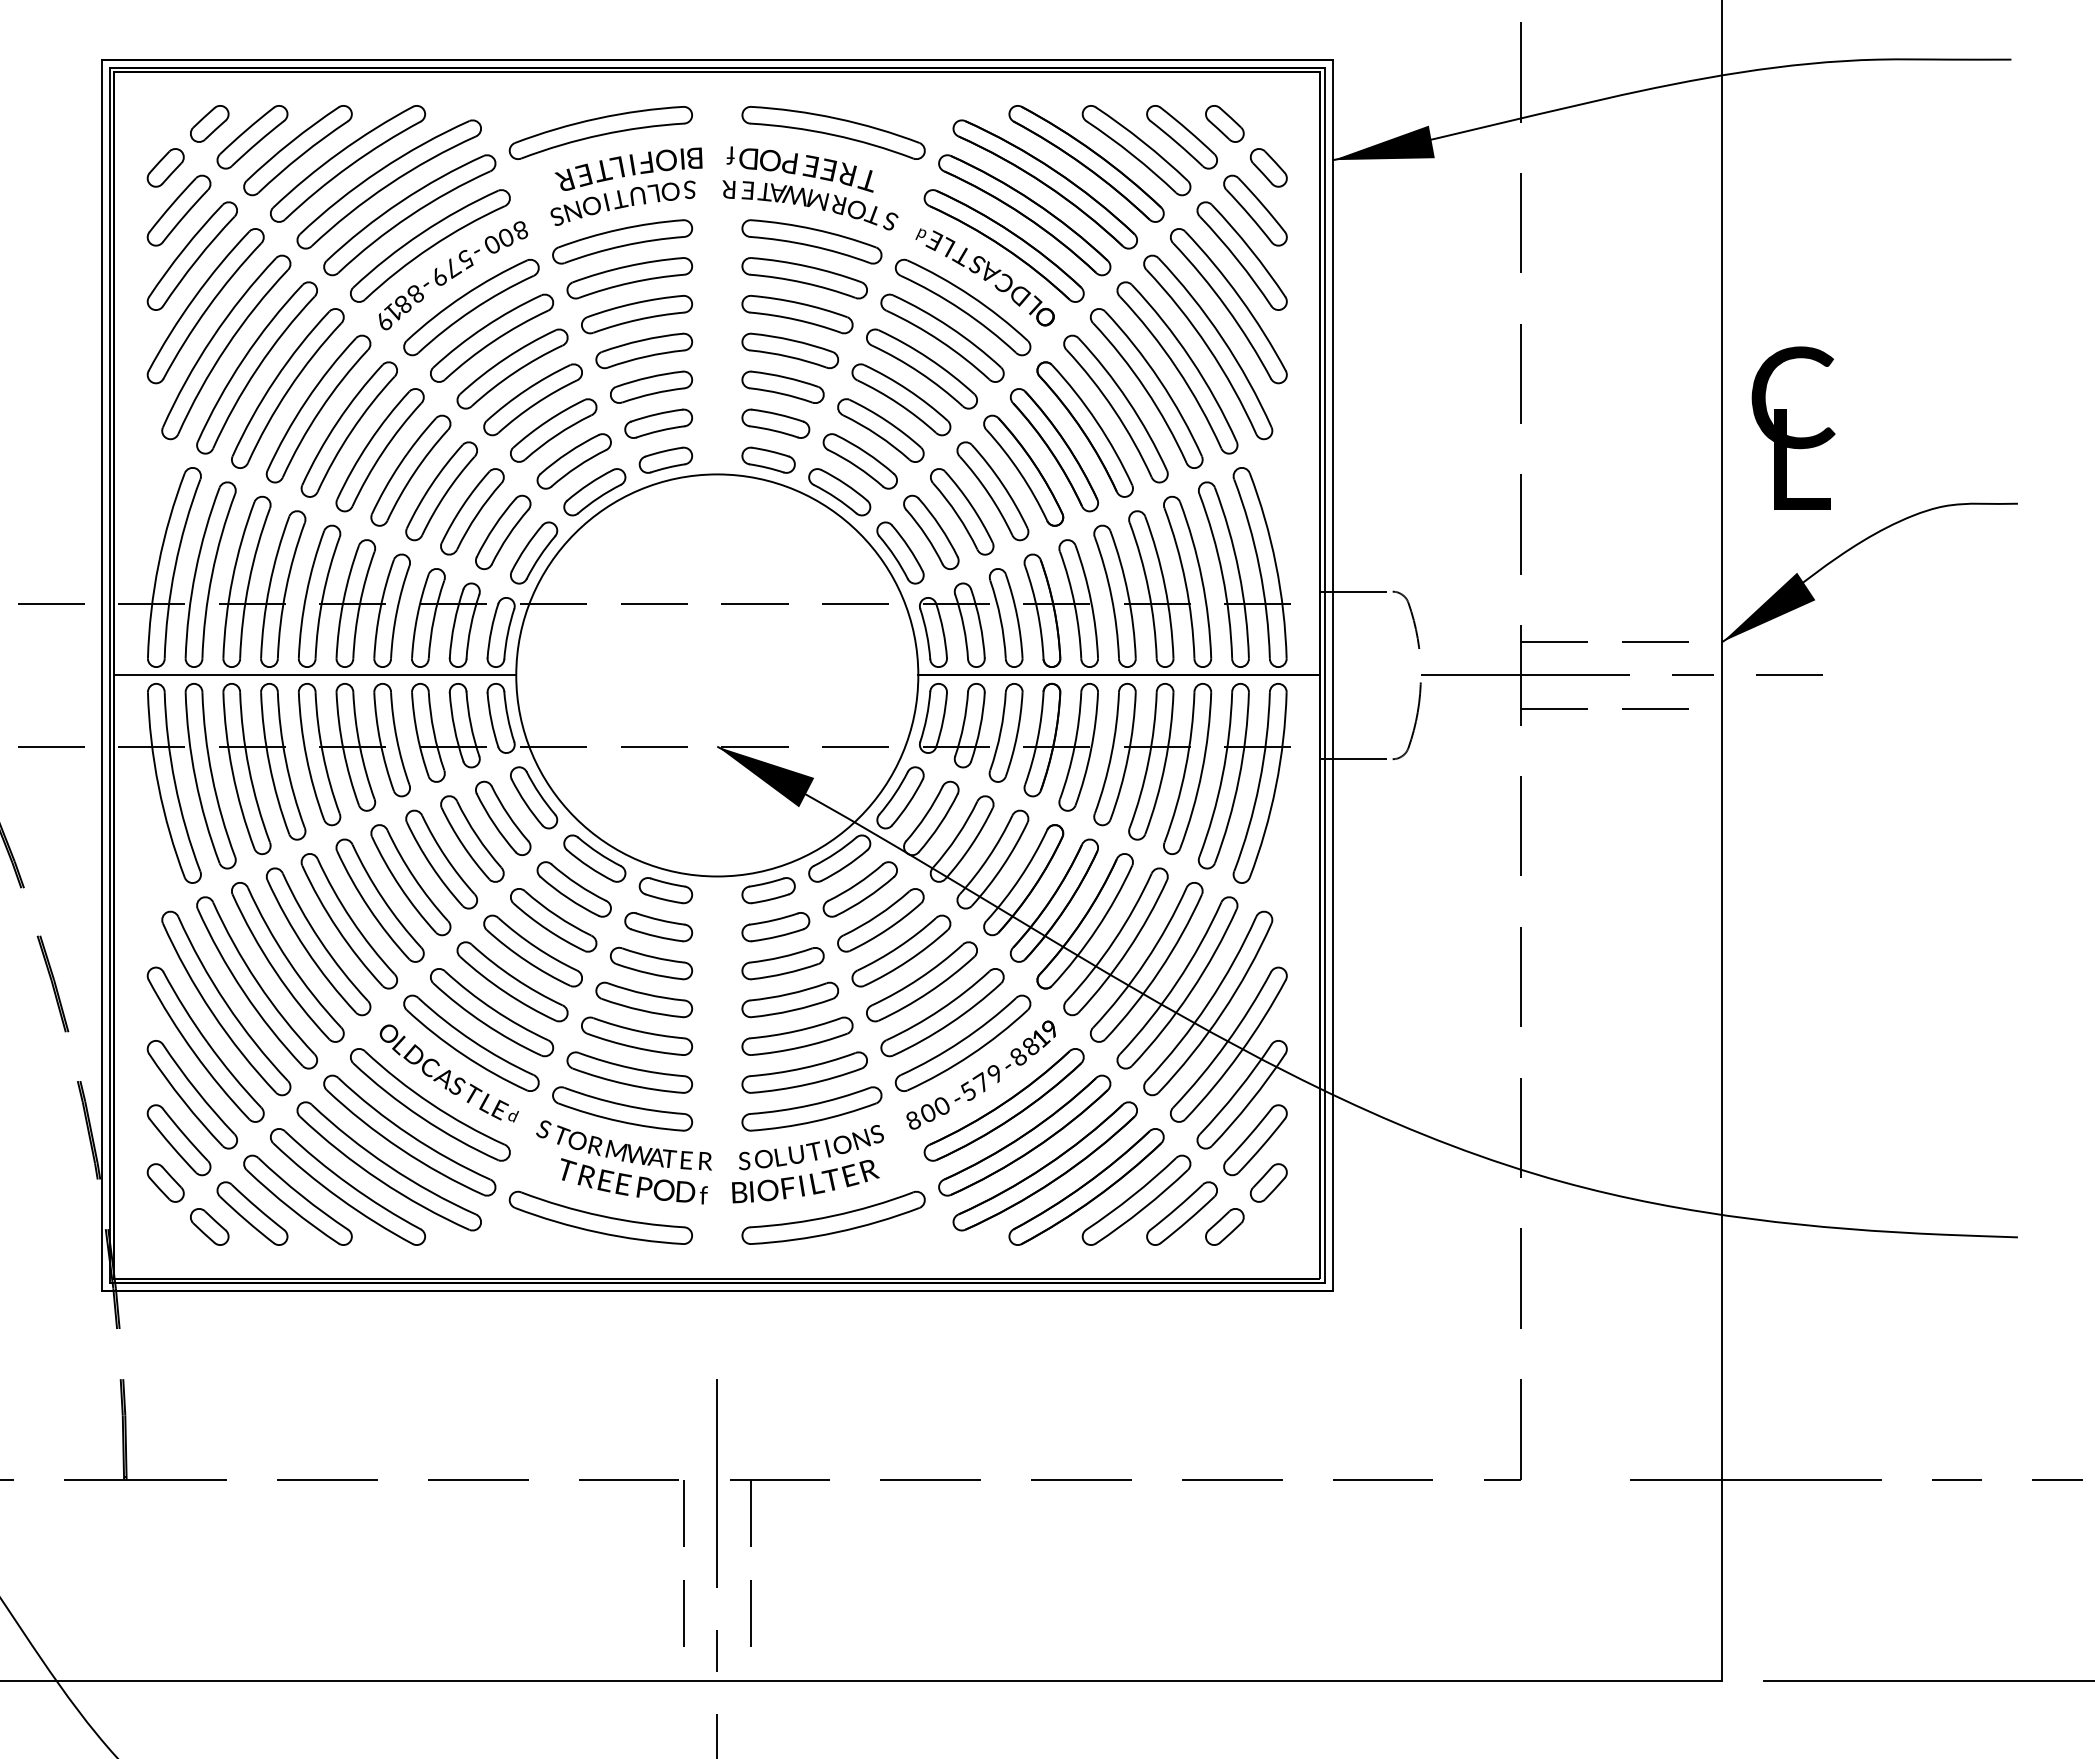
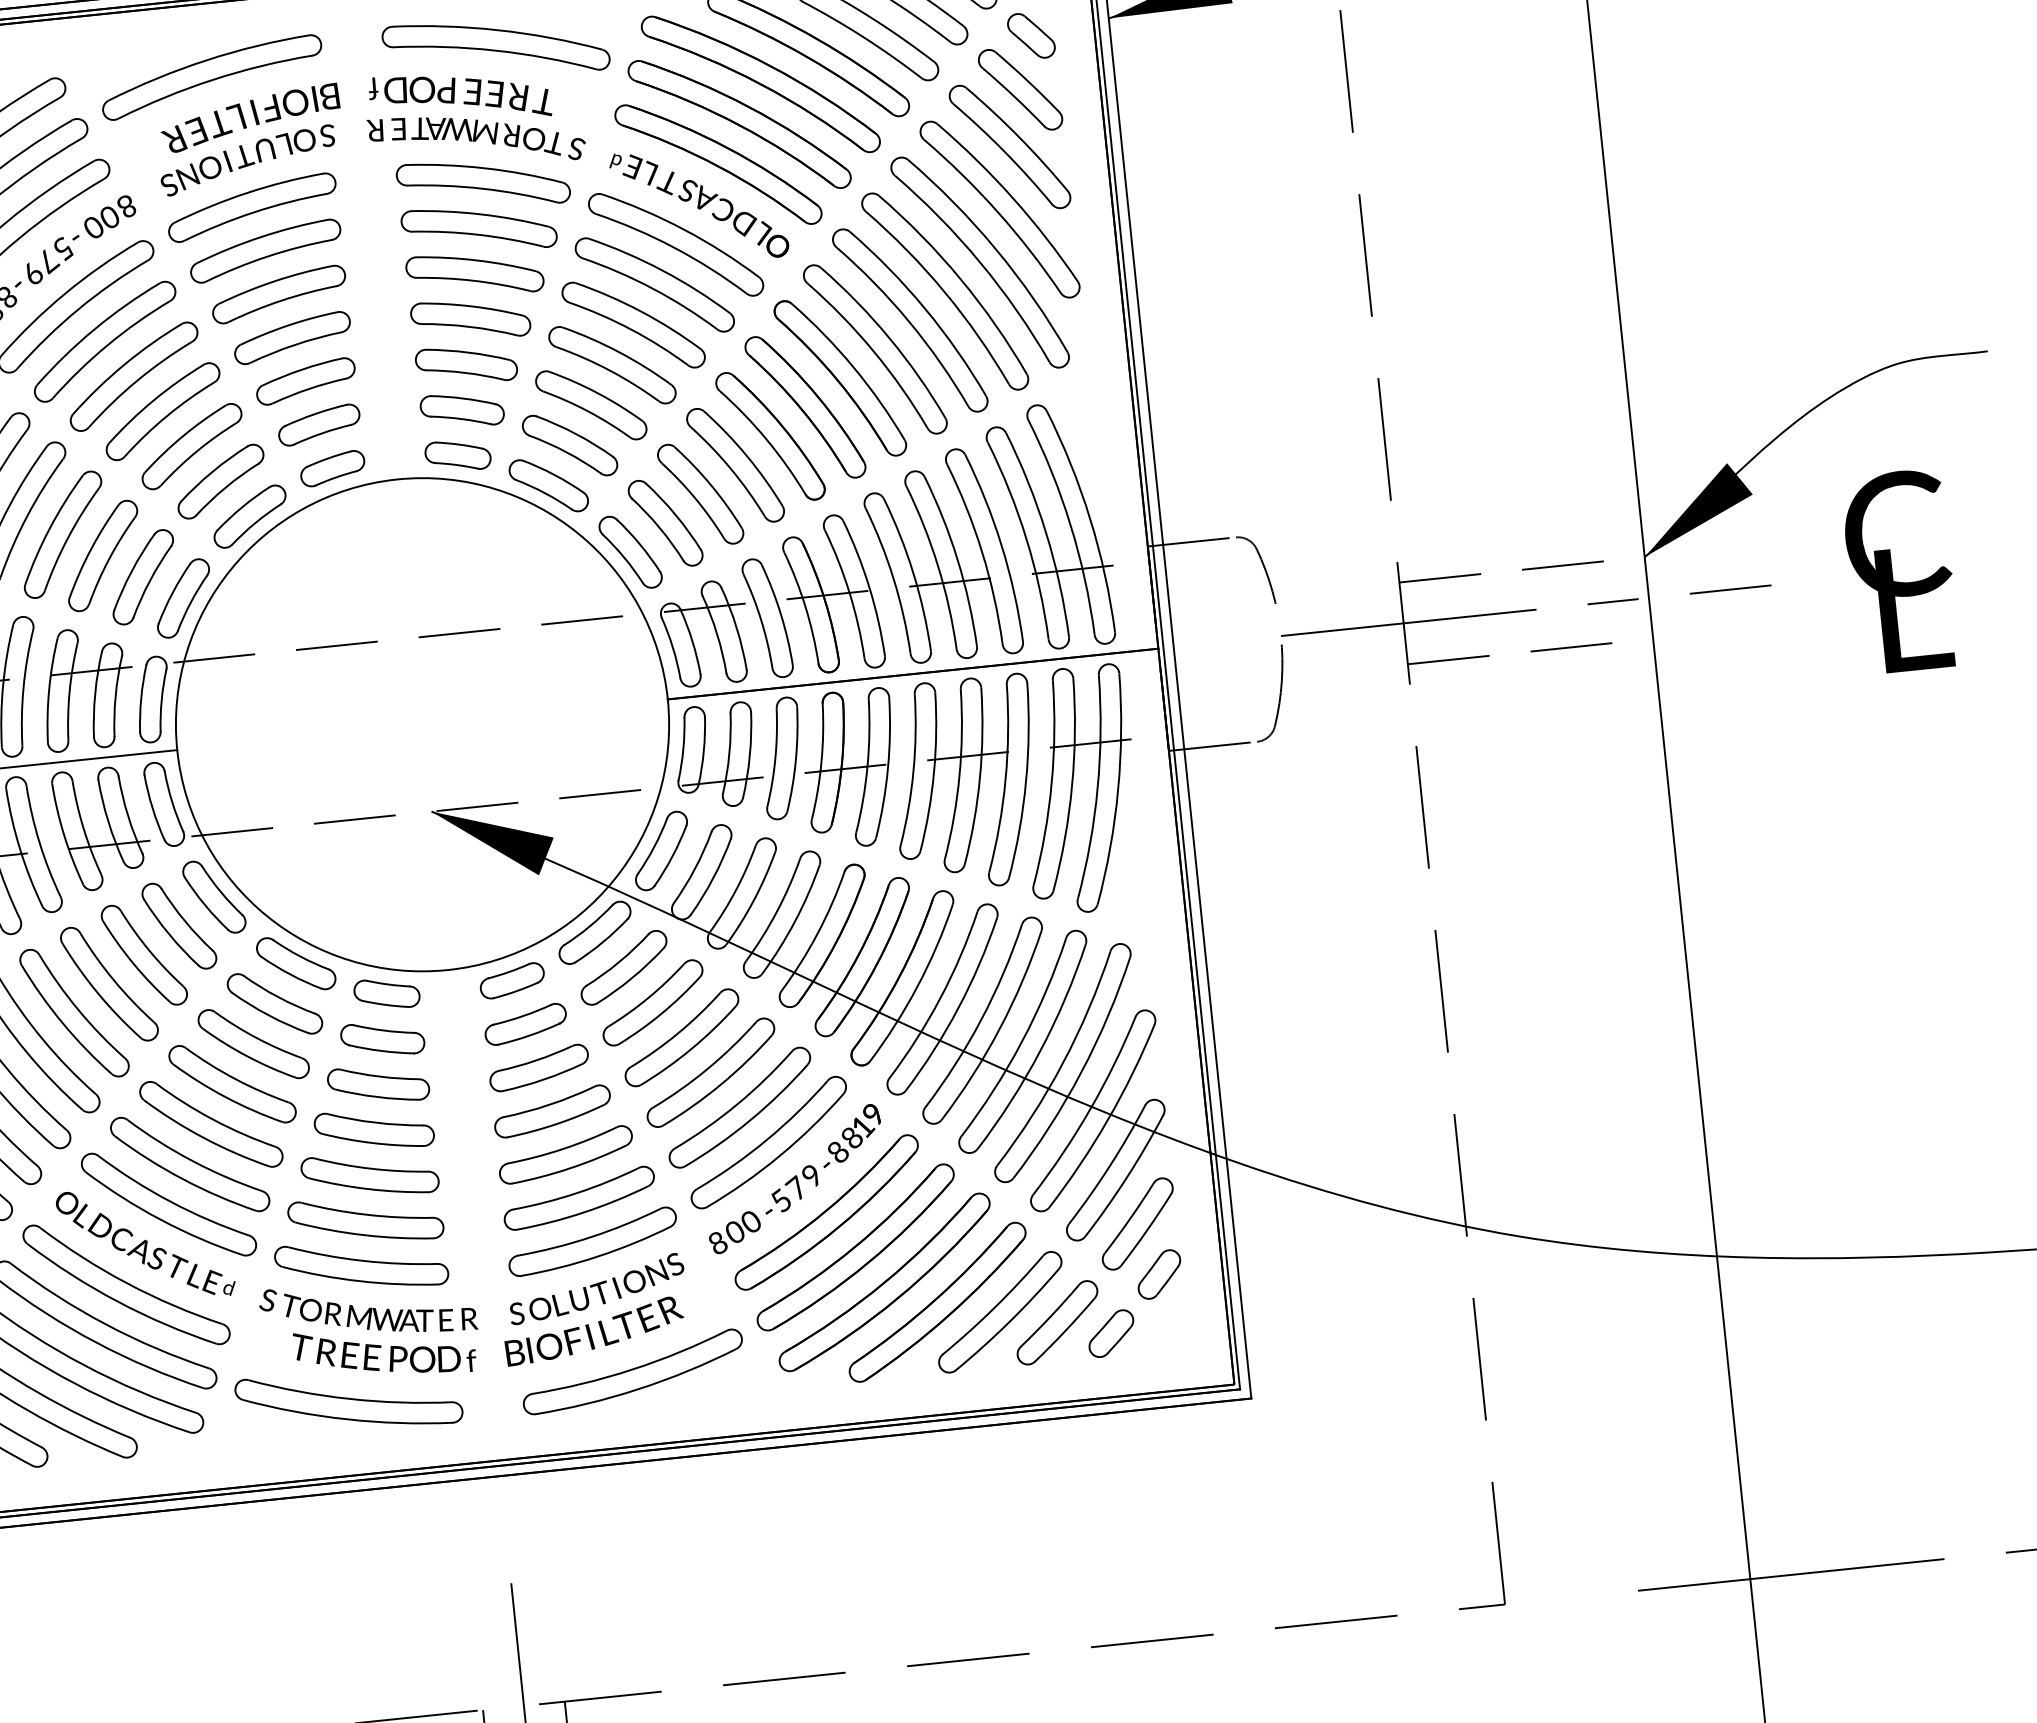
text: (1793, 427) -> (1900, 570), moved

